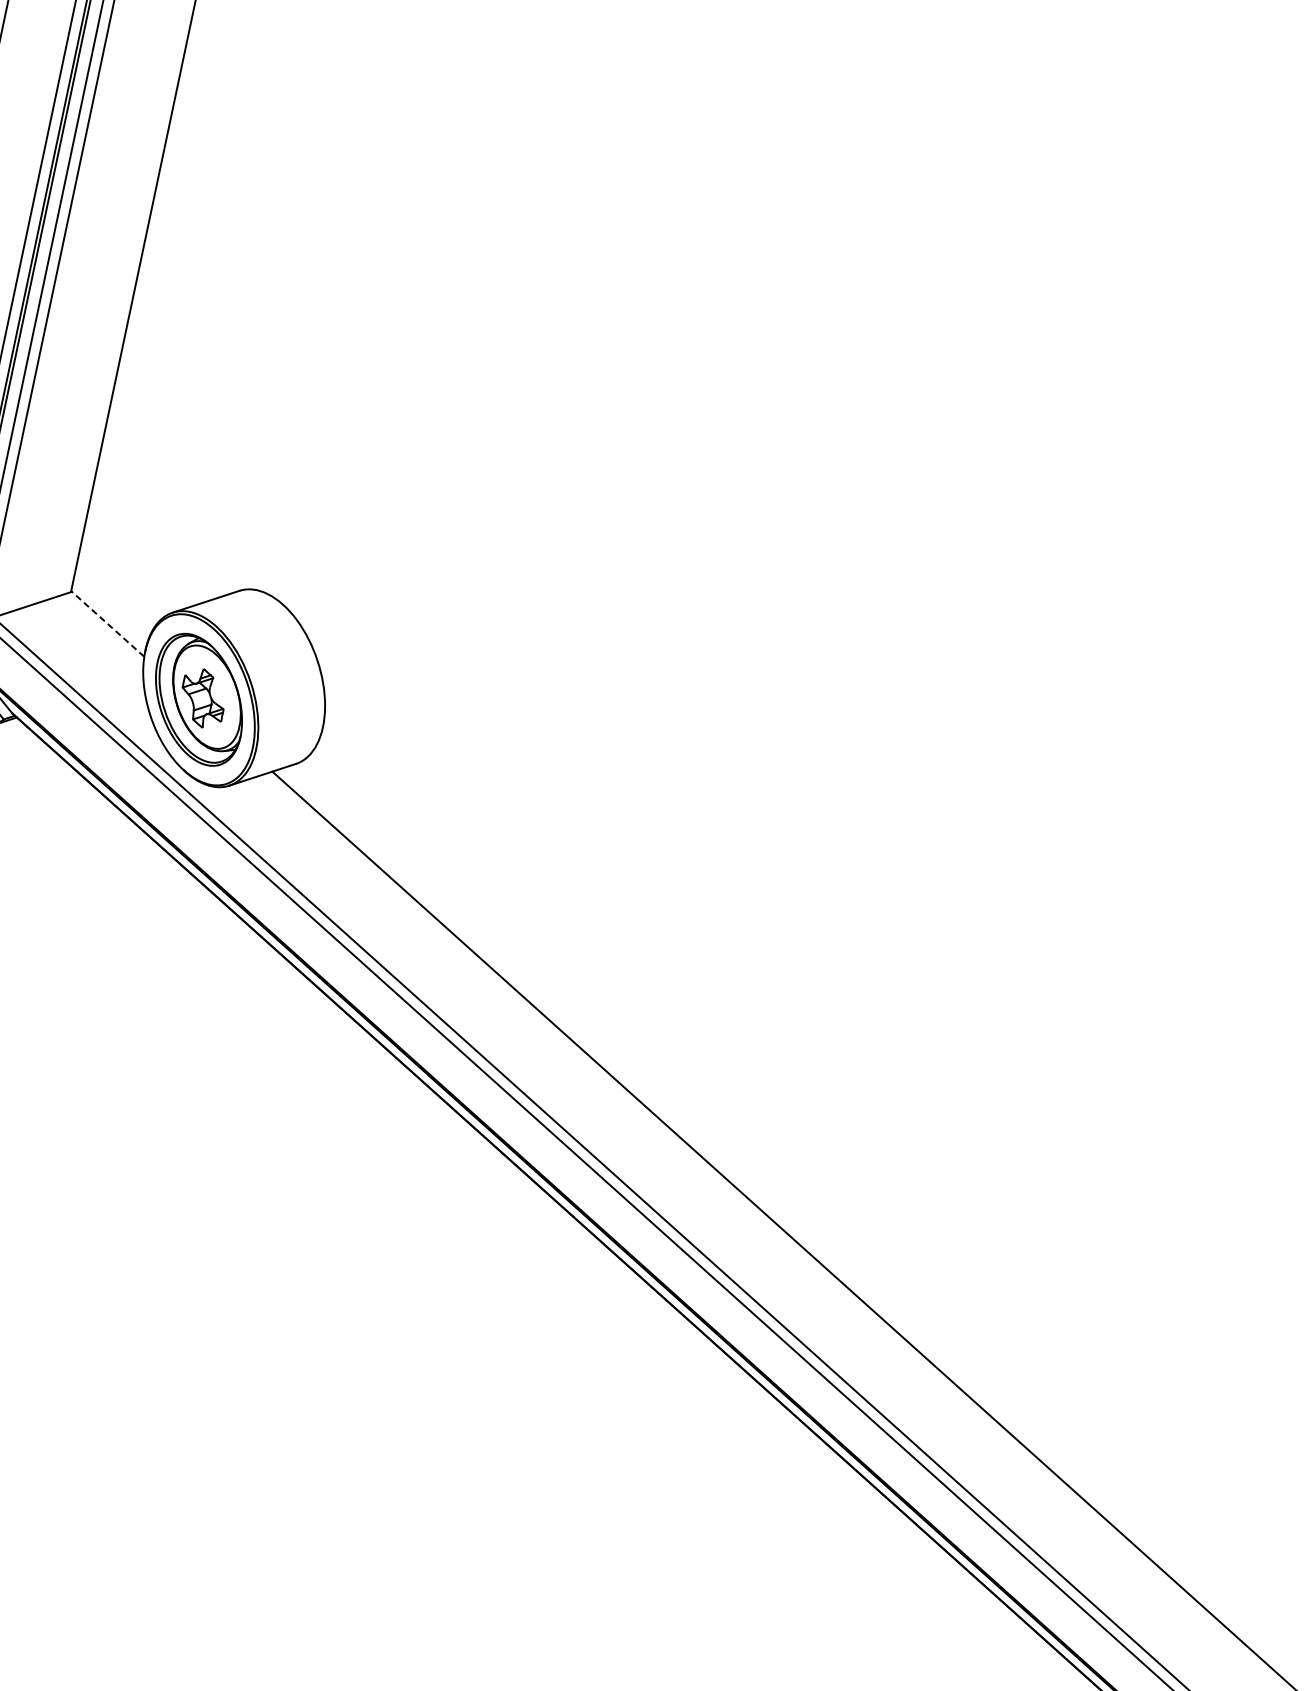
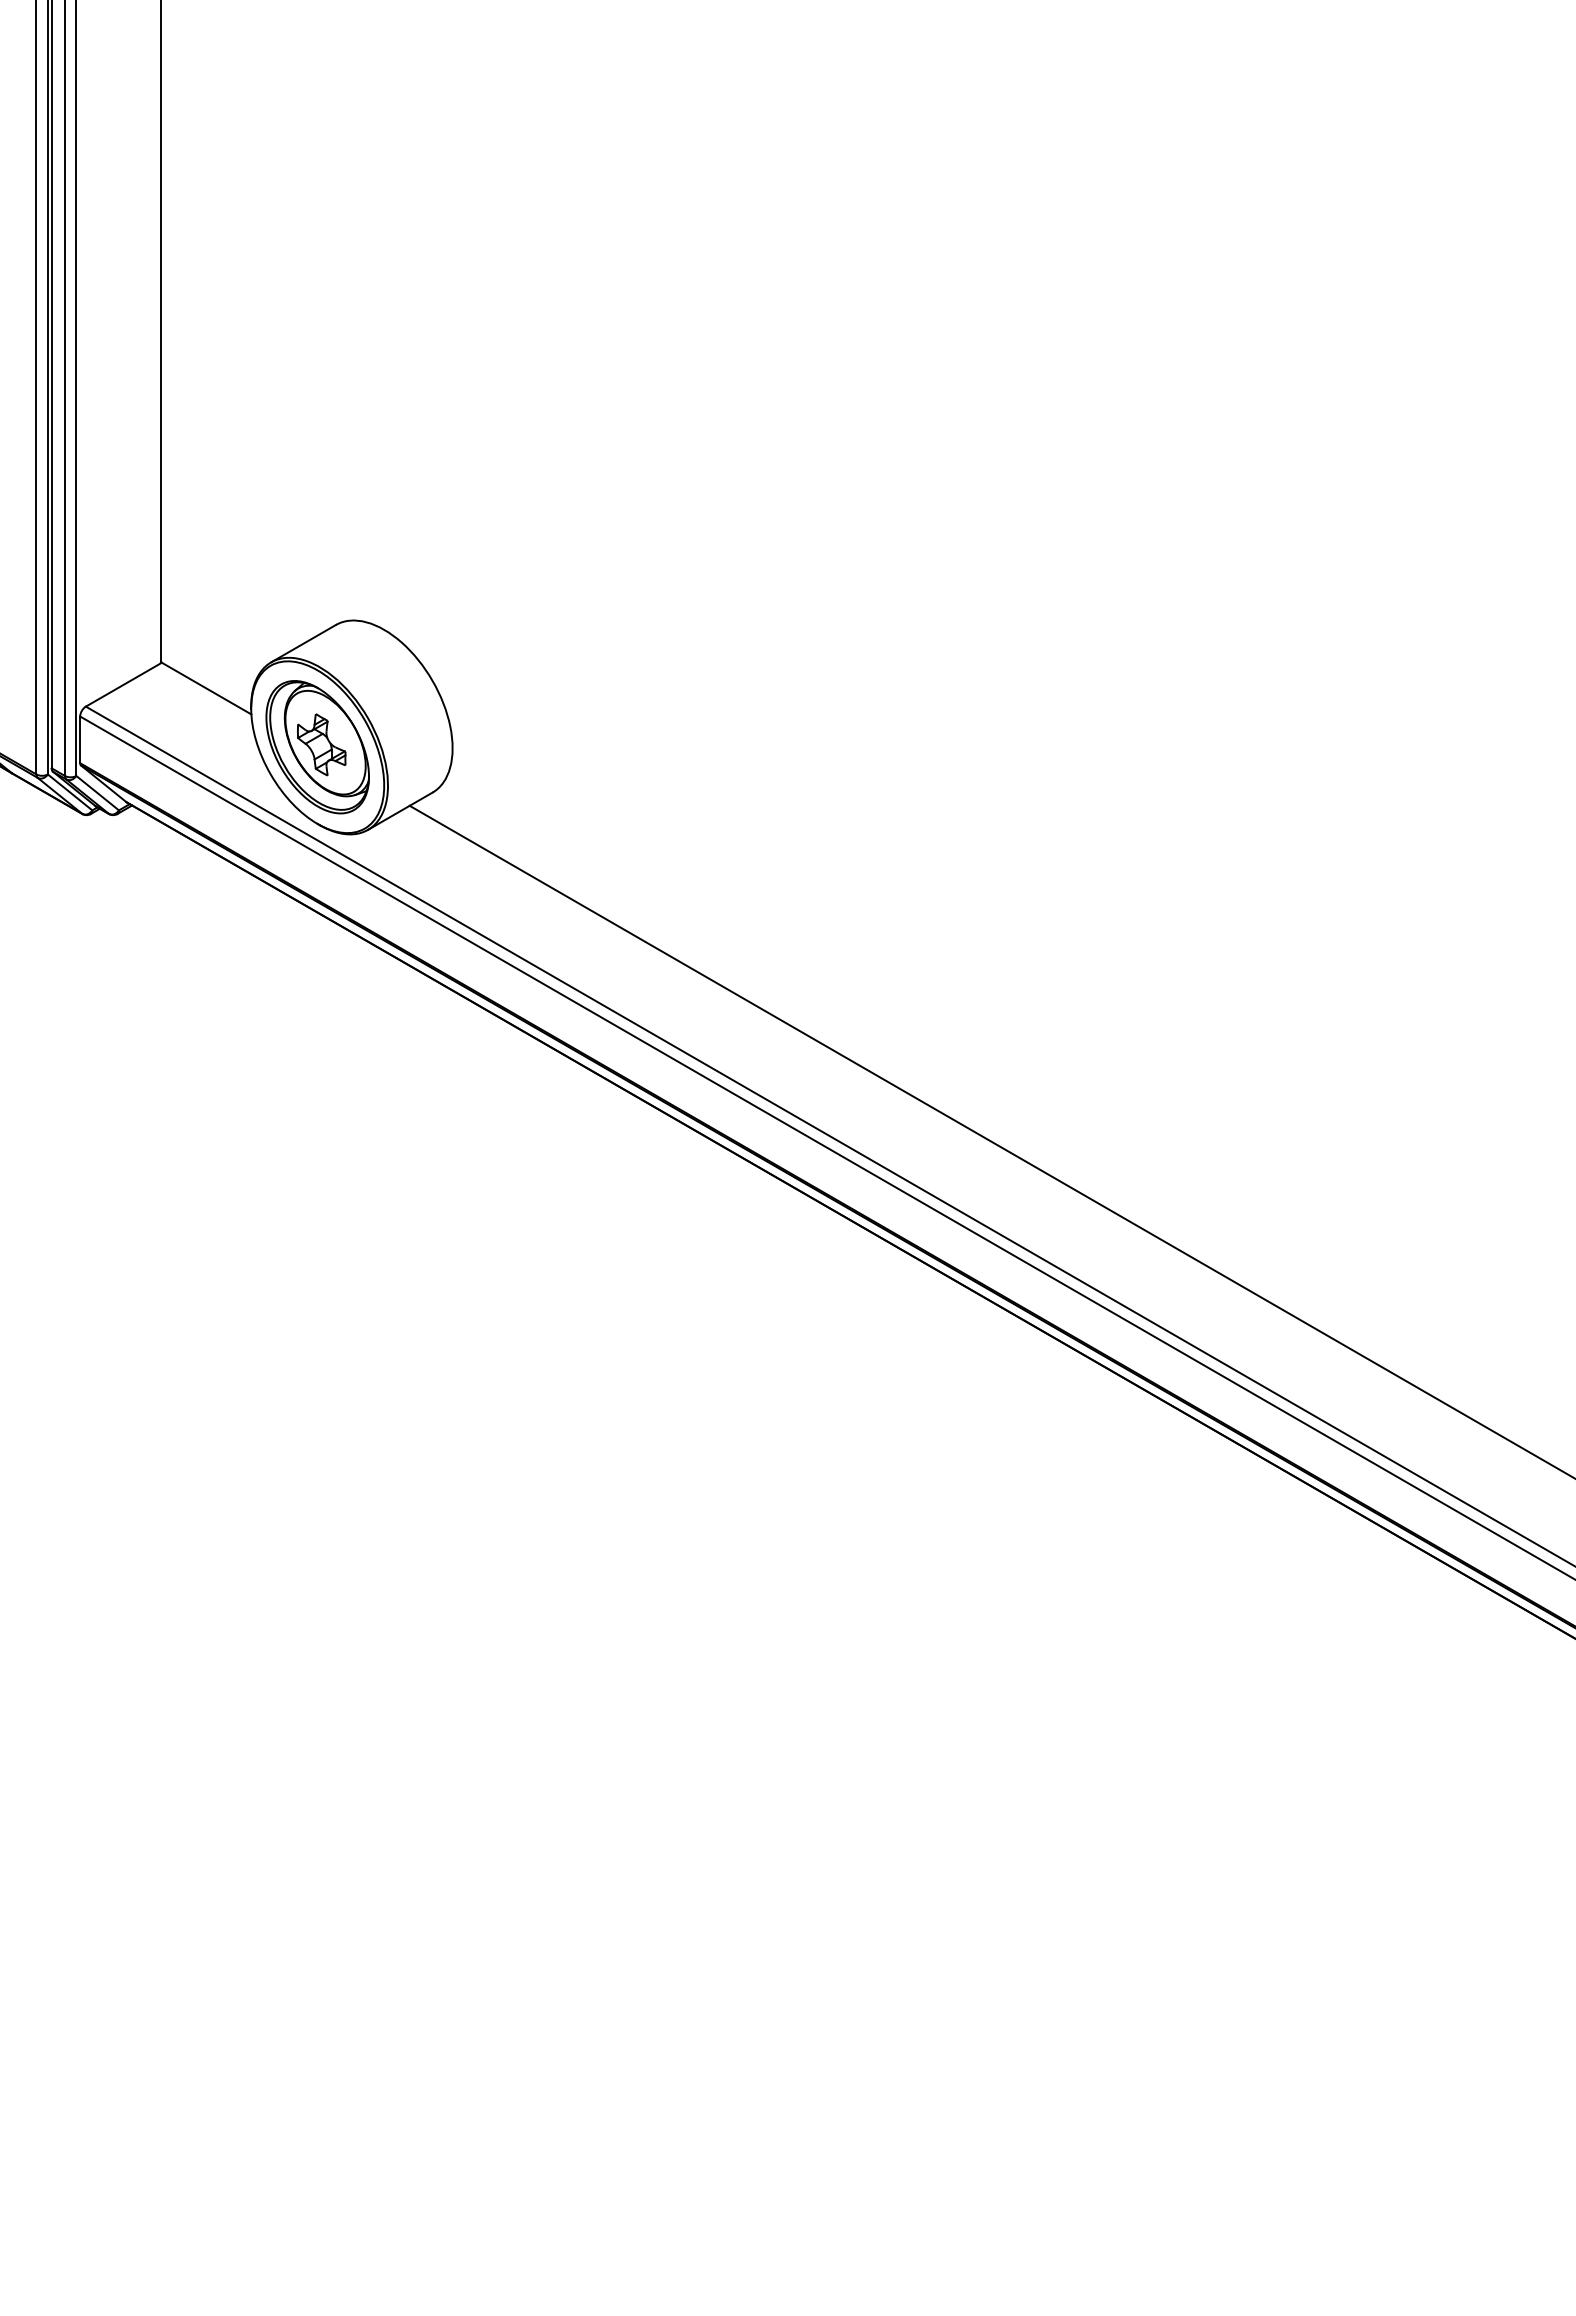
line: (107, 624) -> (205, 688), dashed -> solid

